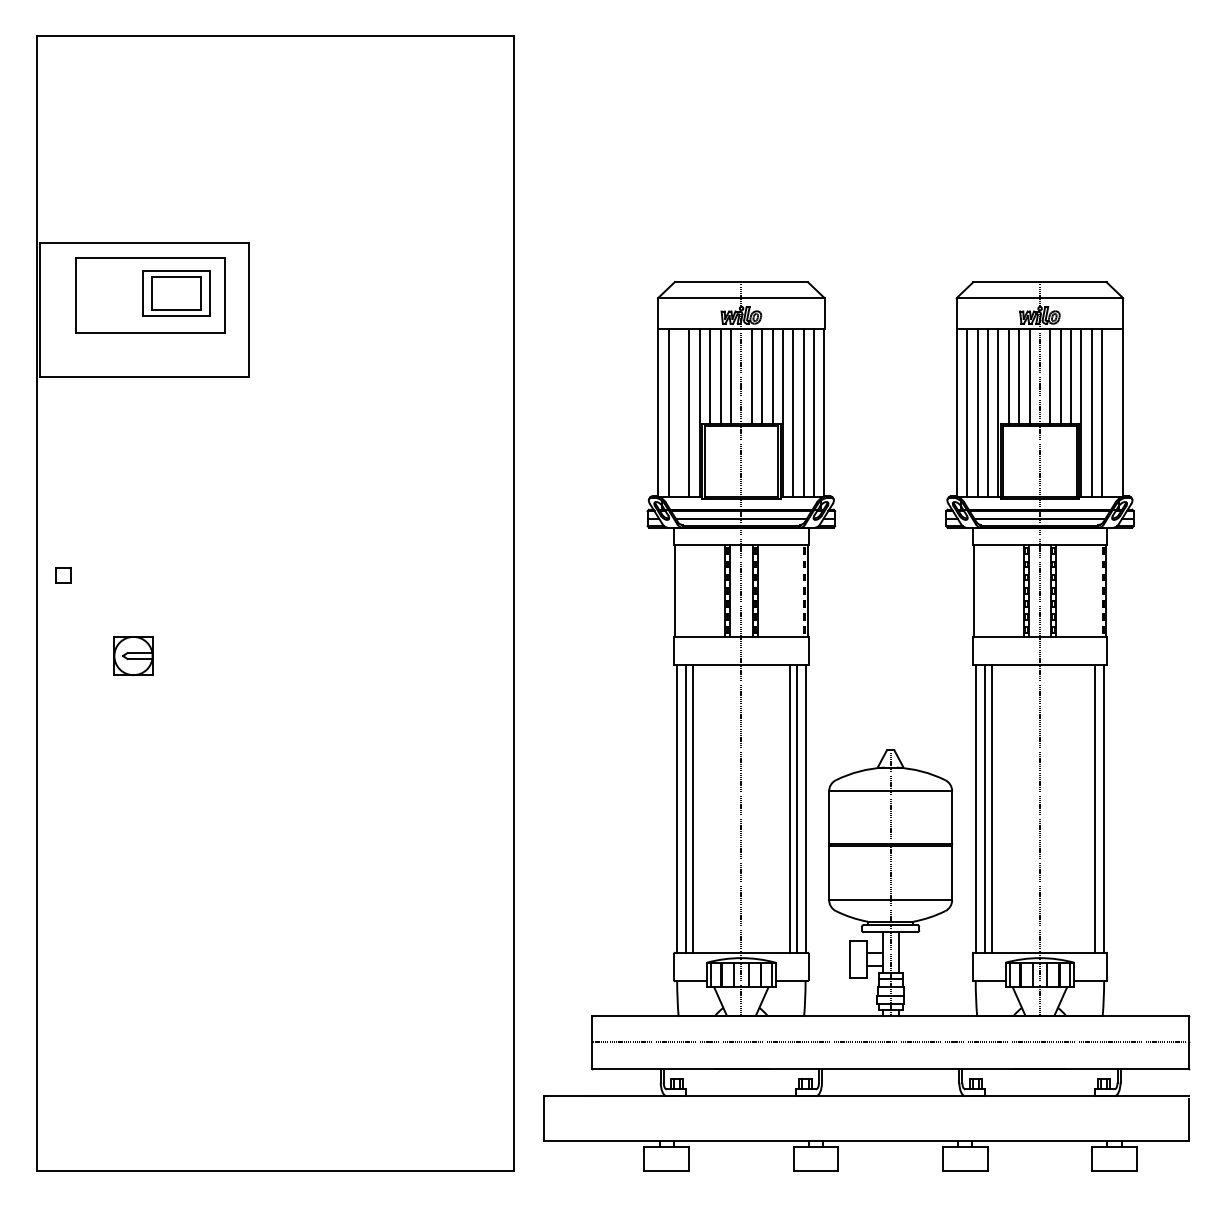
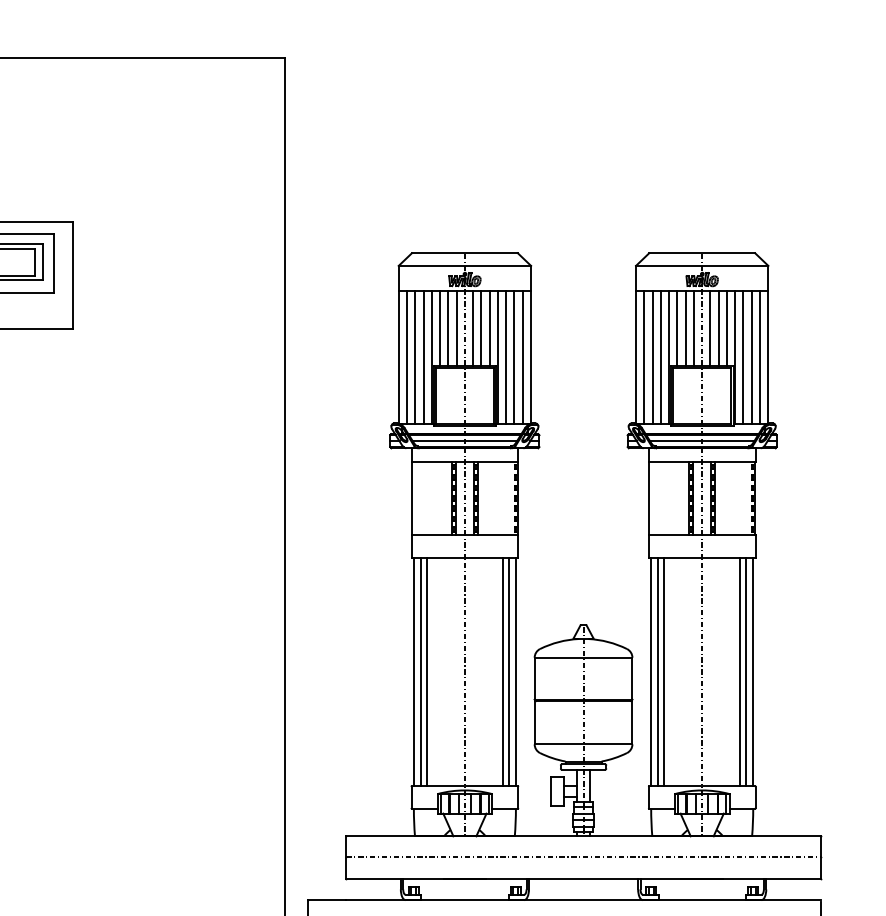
line: (679, 412) -> (415, 356), added
line: (1112, 412) -> (759, 356), added
line: (1088, 808) -> (740, 671), added

